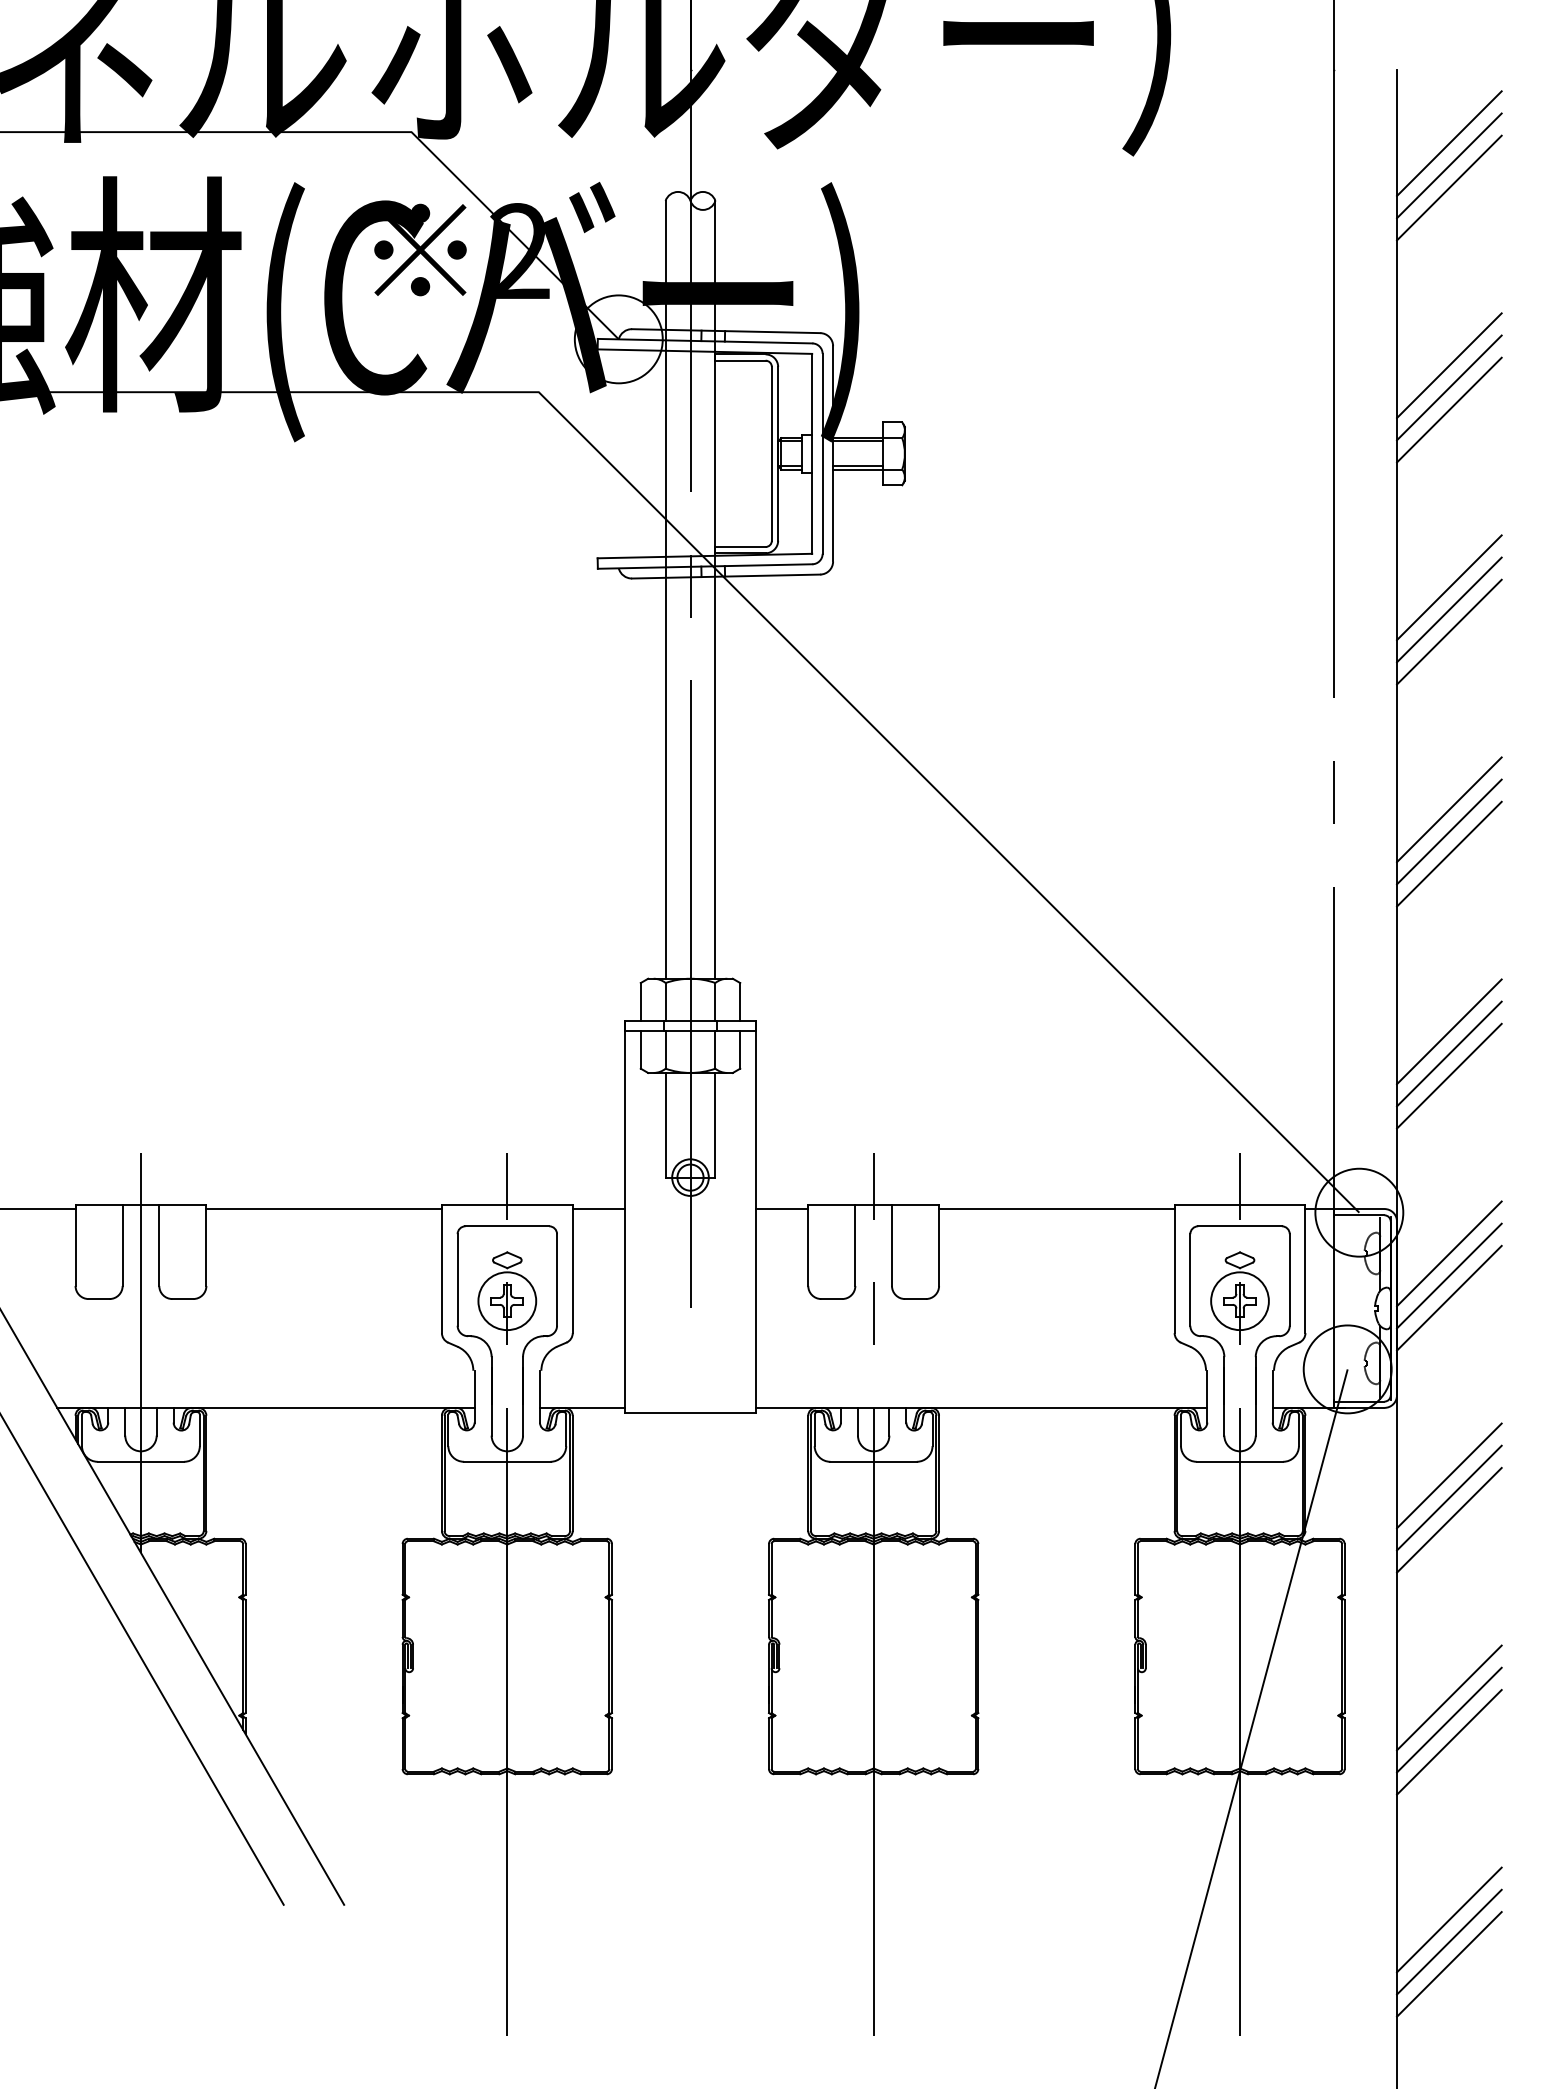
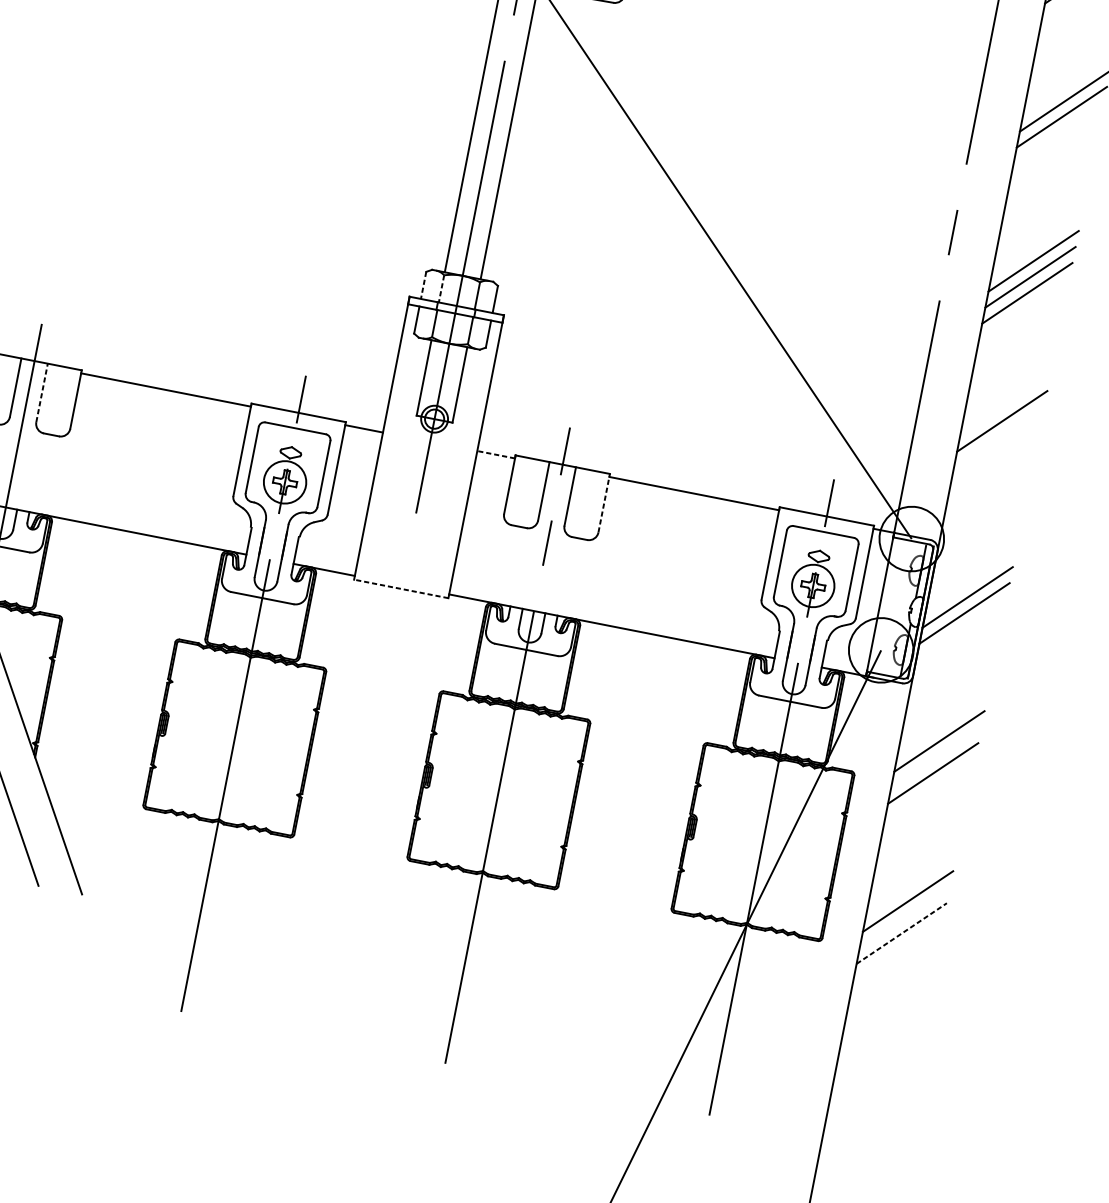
line: (1449, 631) -> (1058, 132), removed
line: (640, 1001) -> (423, 285), solid -> dashed
line: (665, 1001) -> (441, 288), solid -> dashed
line: (1449, 1053) -> (999, 437), removed
line: (1449, 1075) -> (996, 452), removed
line: (781, 1209) -> (495, 455), solid -> dashed
line: (159, 1245) -> (42, 393), solid -> dashed
line: (939, 1245) -> (604, 503), solid -> dashed
line: (1449, 1253) -> (970, 581), removed
line: (690, 1413) -> (401, 589), solid -> dashed
line: (1449, 1497) -> (936, 757), removed
line: (1449, 1719) -> (905, 917), removed
line: (1449, 1741) -> (901, 932), solid -> dashed
line: (1449, 1919) -> (876, 1061), removed
line: (1449, 1941) -> (873, 1077), removed
line: (1449, 1964) -> (870, 1093), removed

